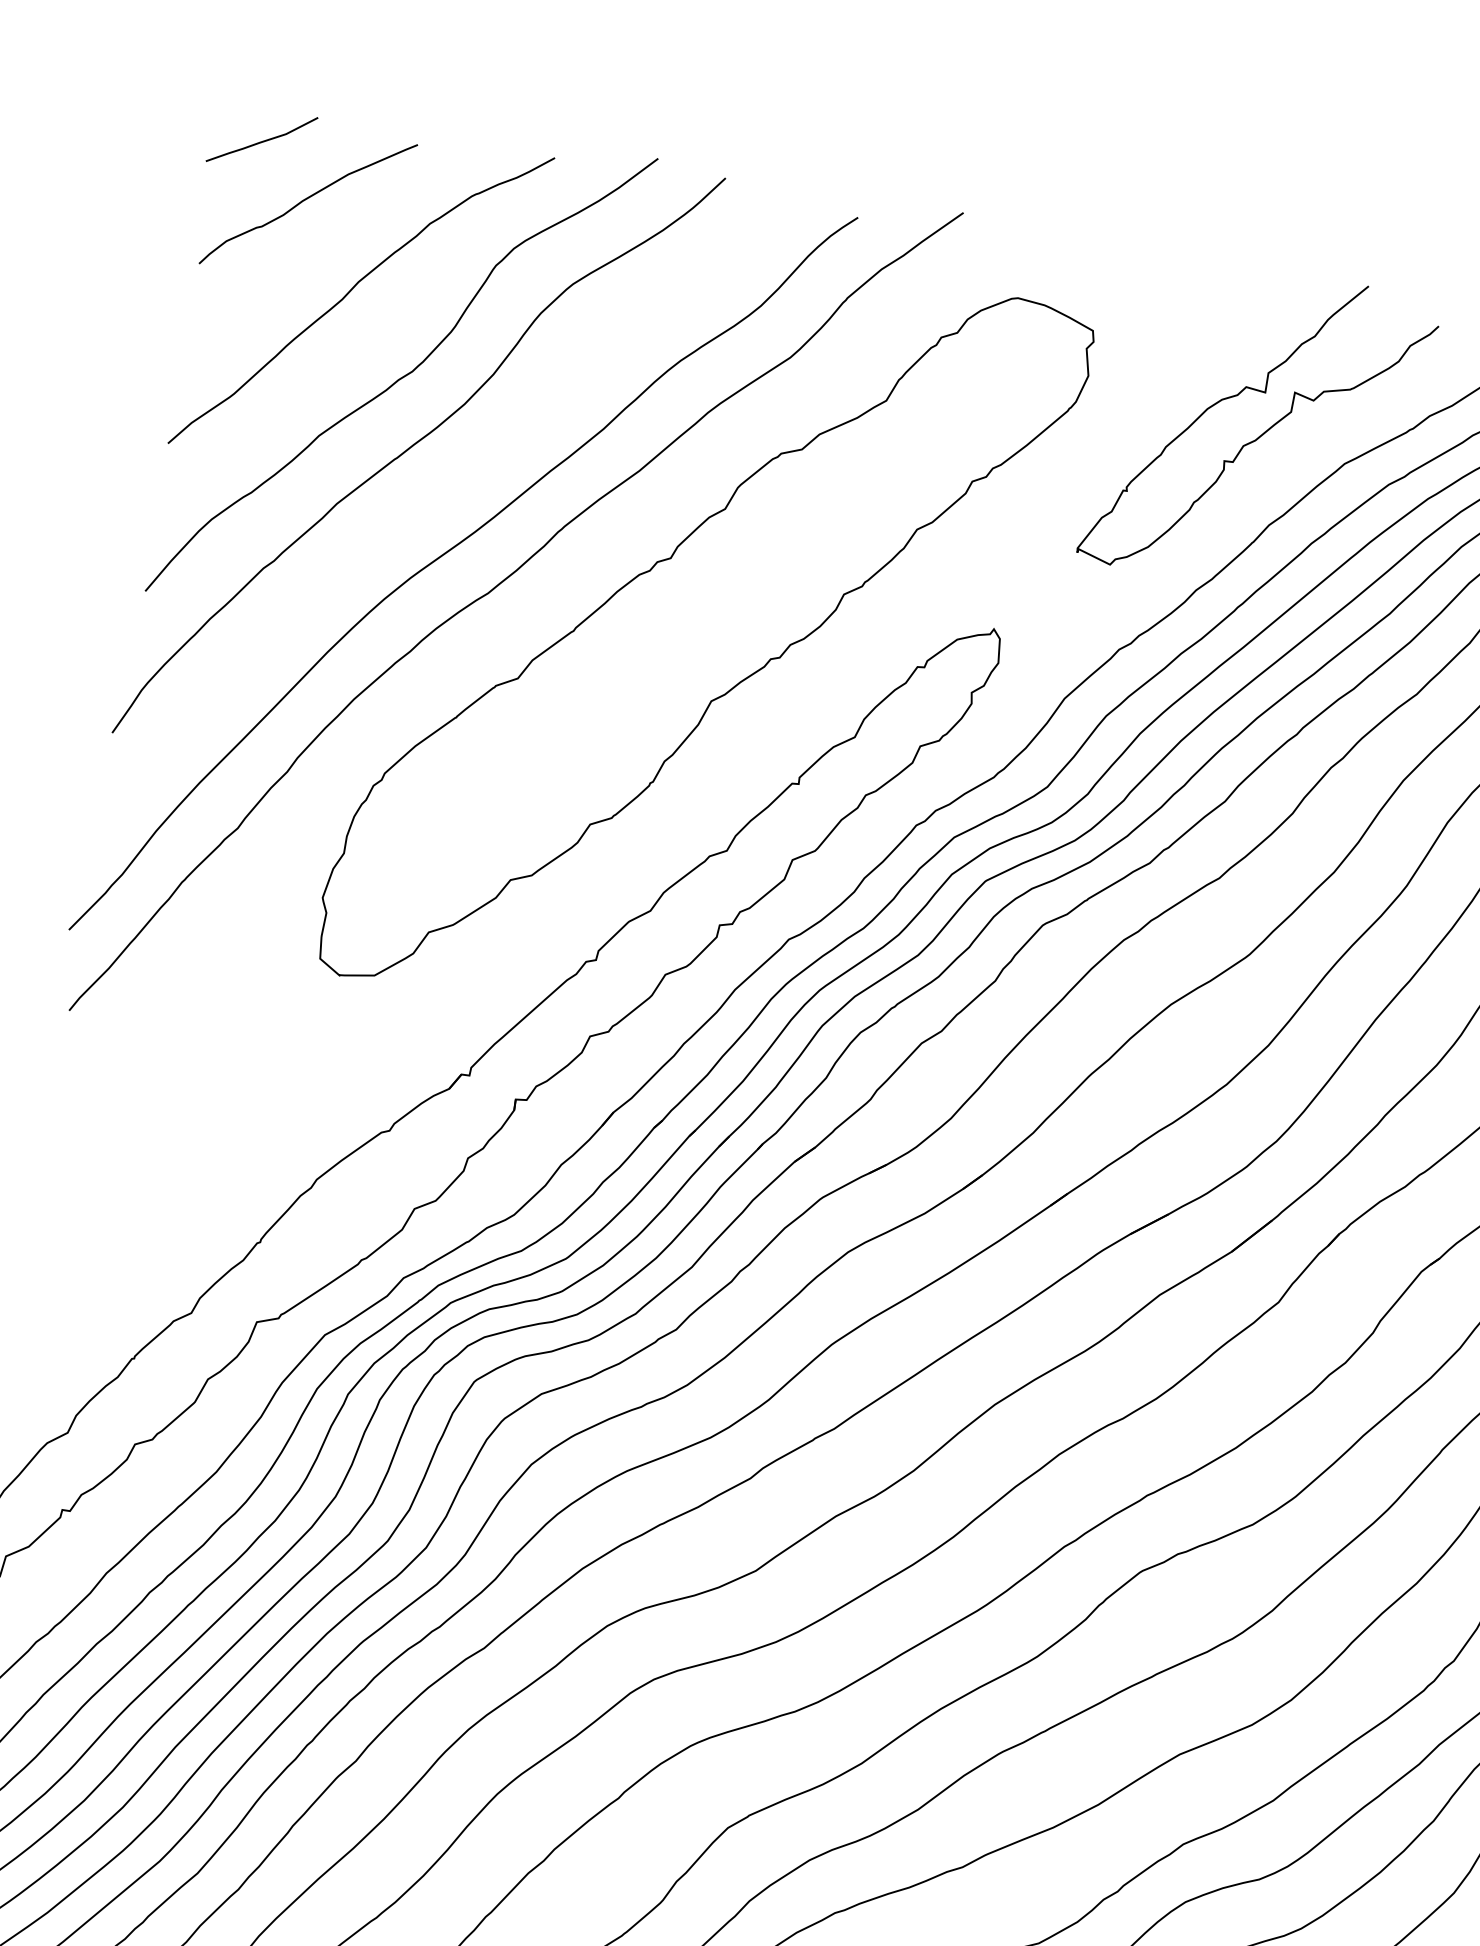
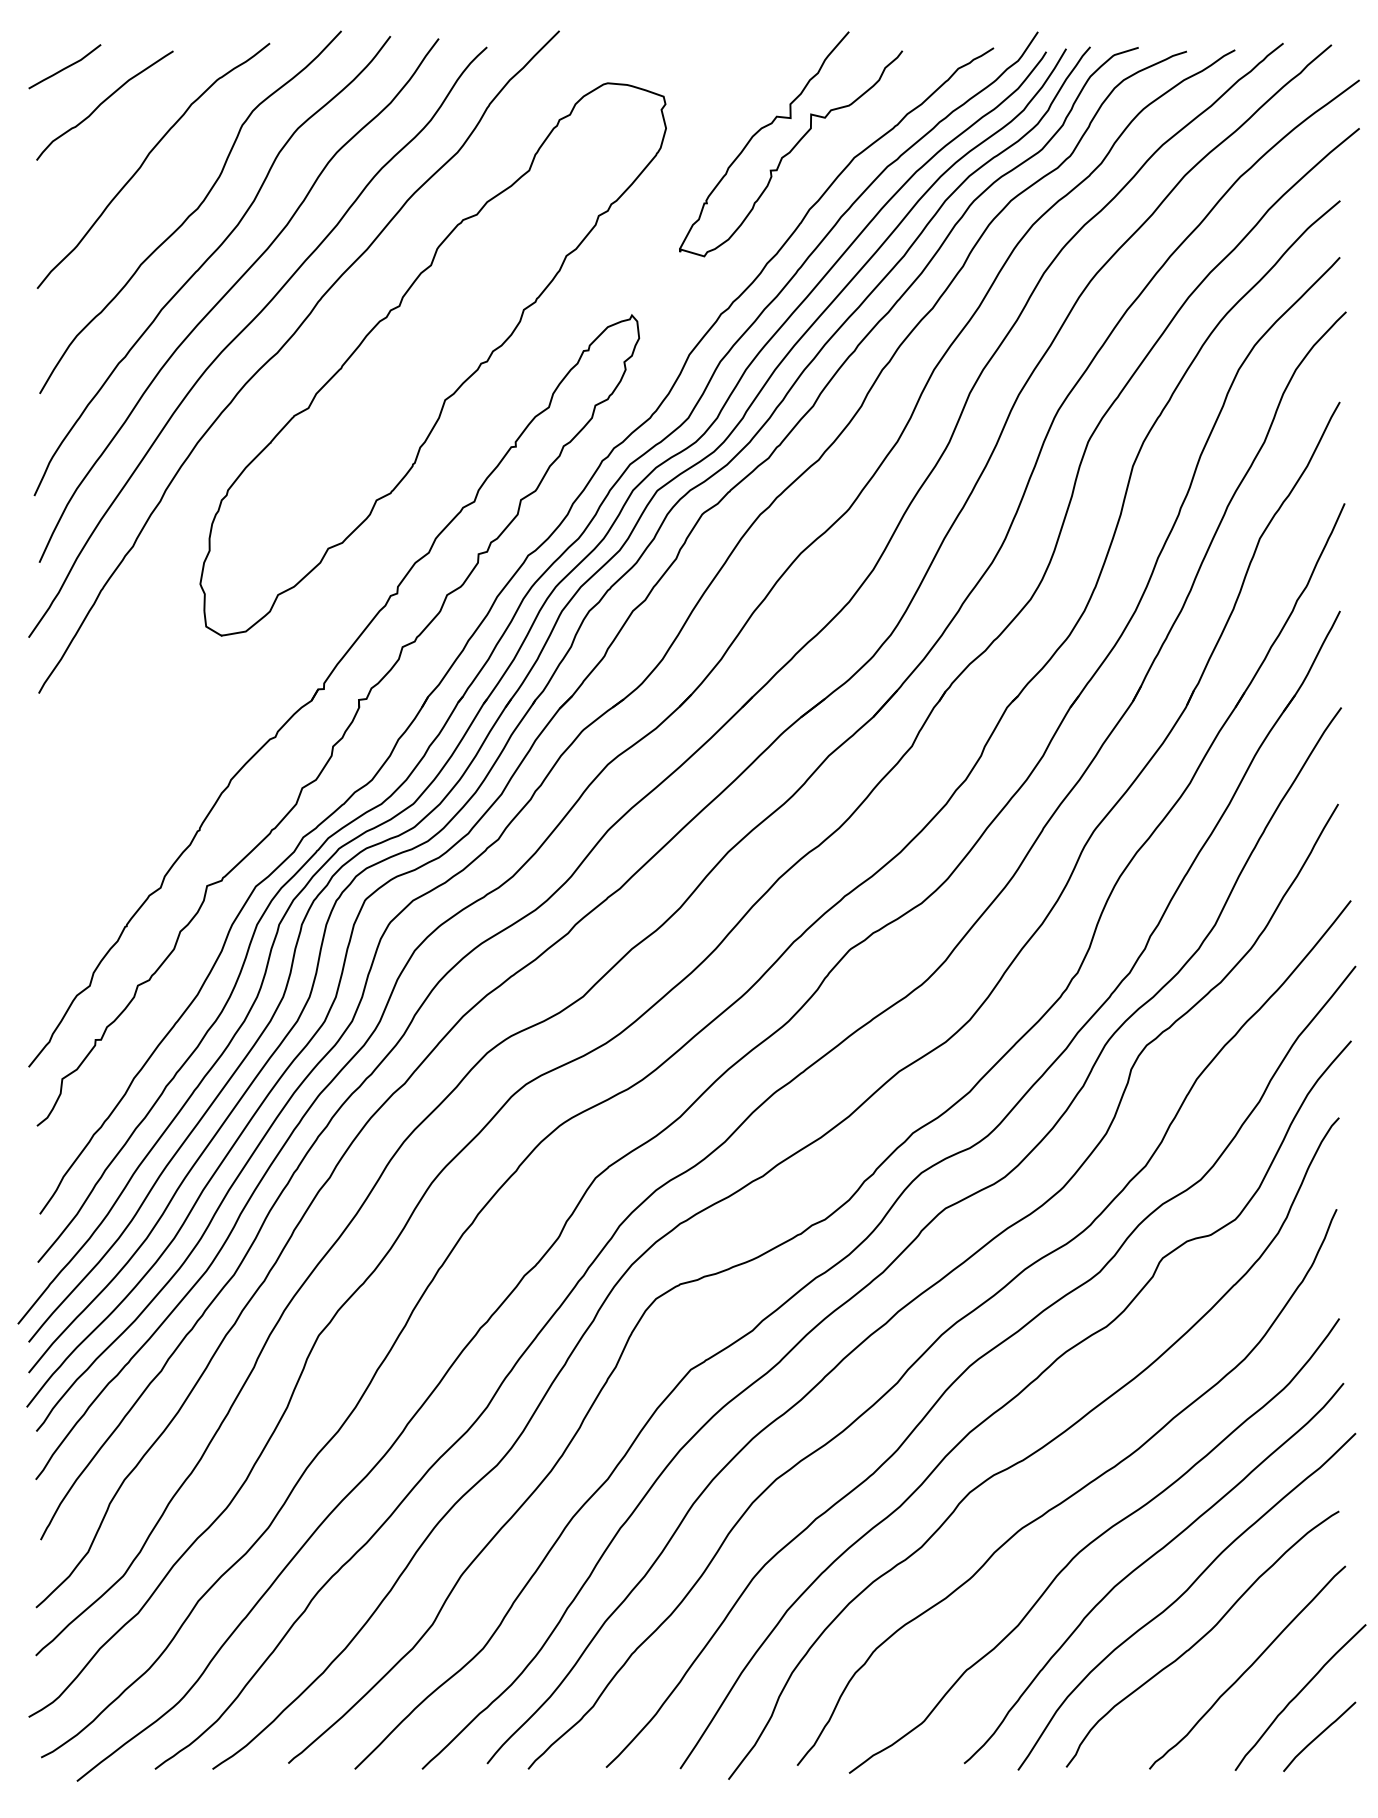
curve: (436, 495) -> (229, 291), added

